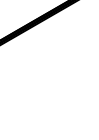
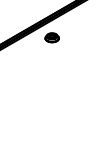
part: (47, 34) -> (52, 38), added

